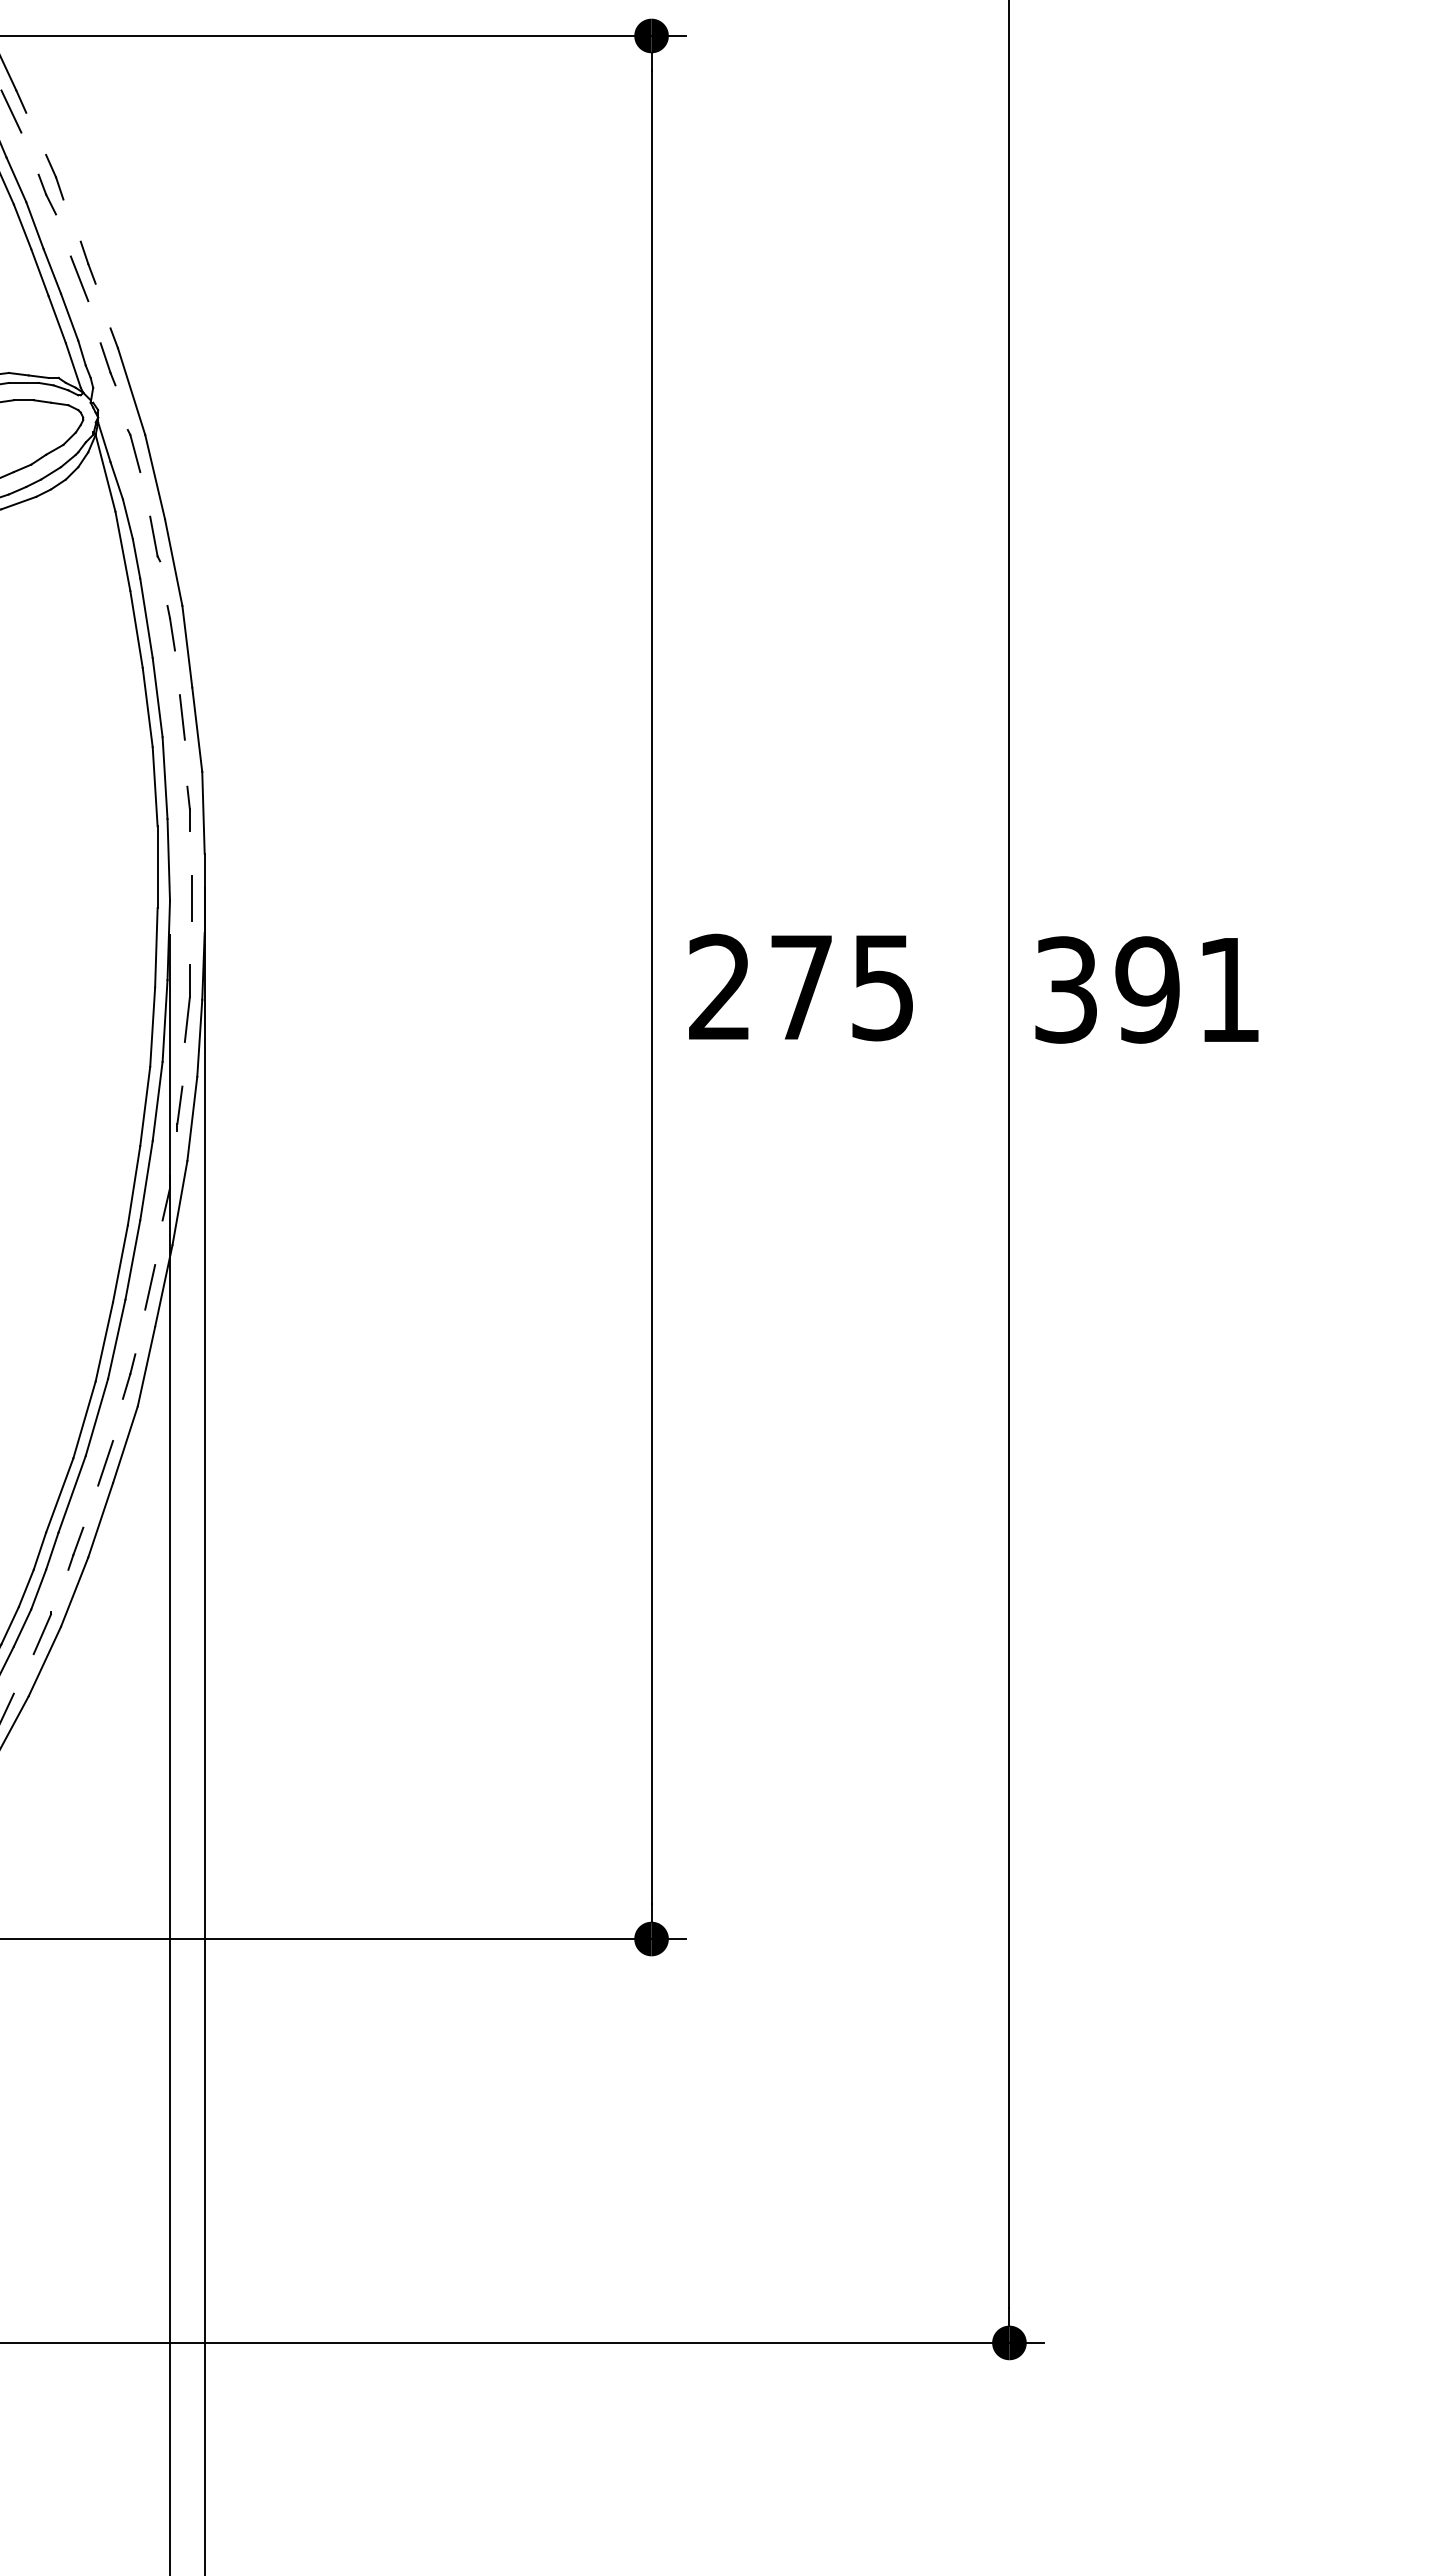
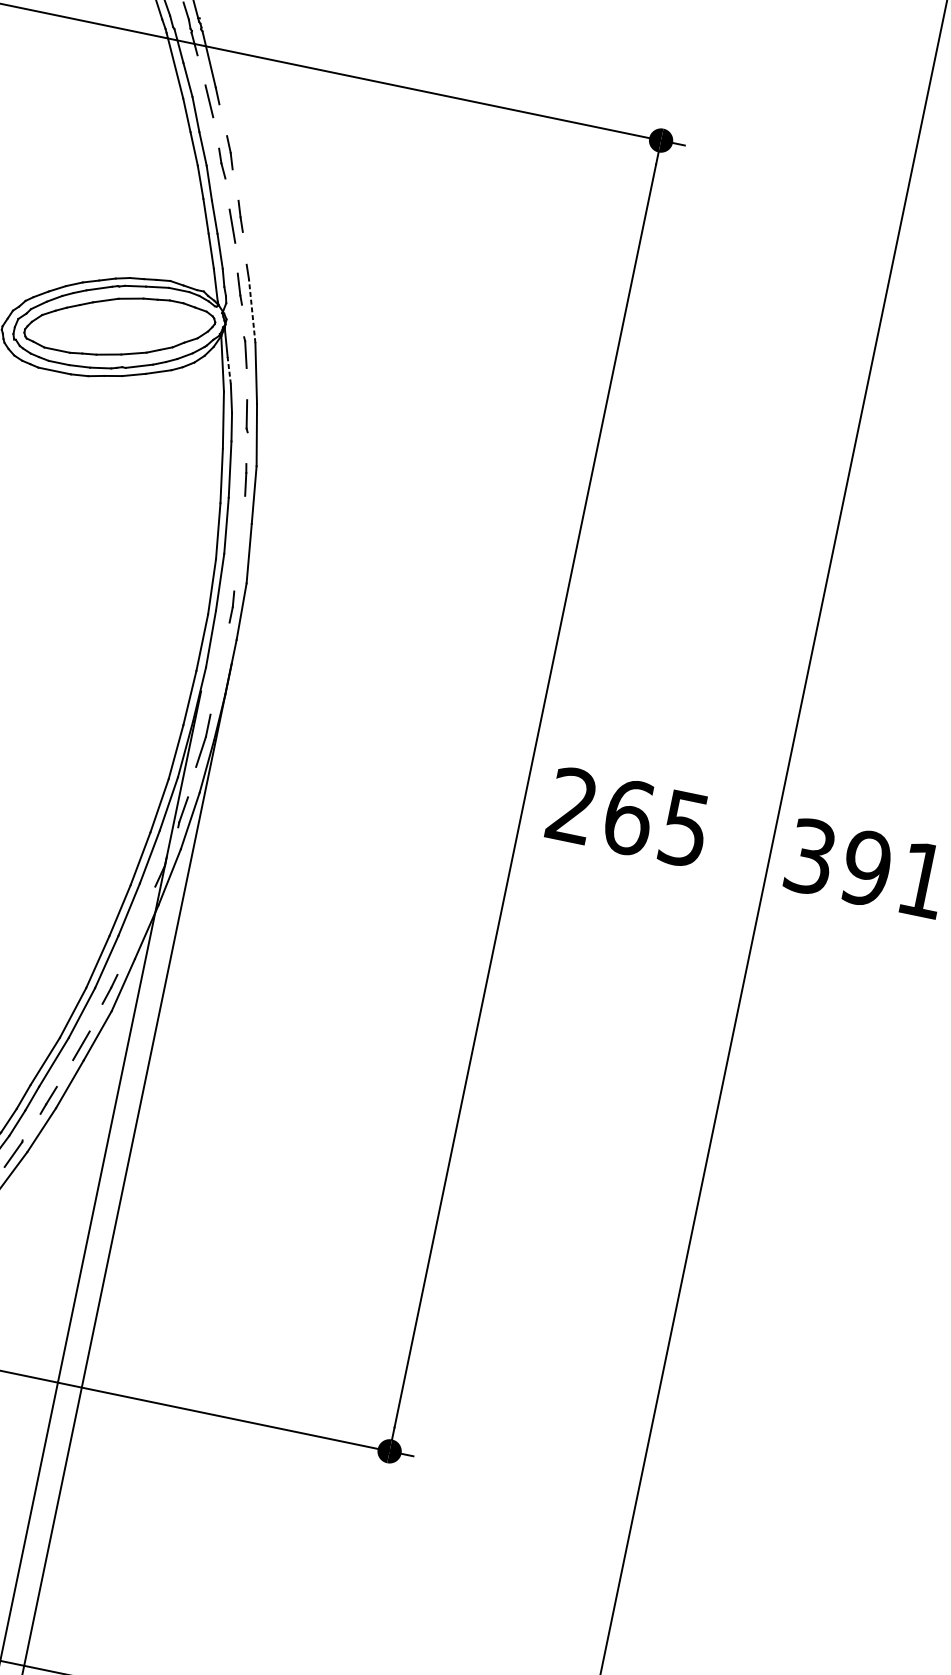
line: (131, 391) -> (252, 311), solid -> dashed
line: (116, 480) -> (229, 370), solid -> dashed
line: (181, 717) -> (240, 542), removed
line: (192, 898) -> (221, 669), removed
text: (802, 987) -> (629, 817), 275 -> 265
line: (150, 1287) -> (137, 931), removed

